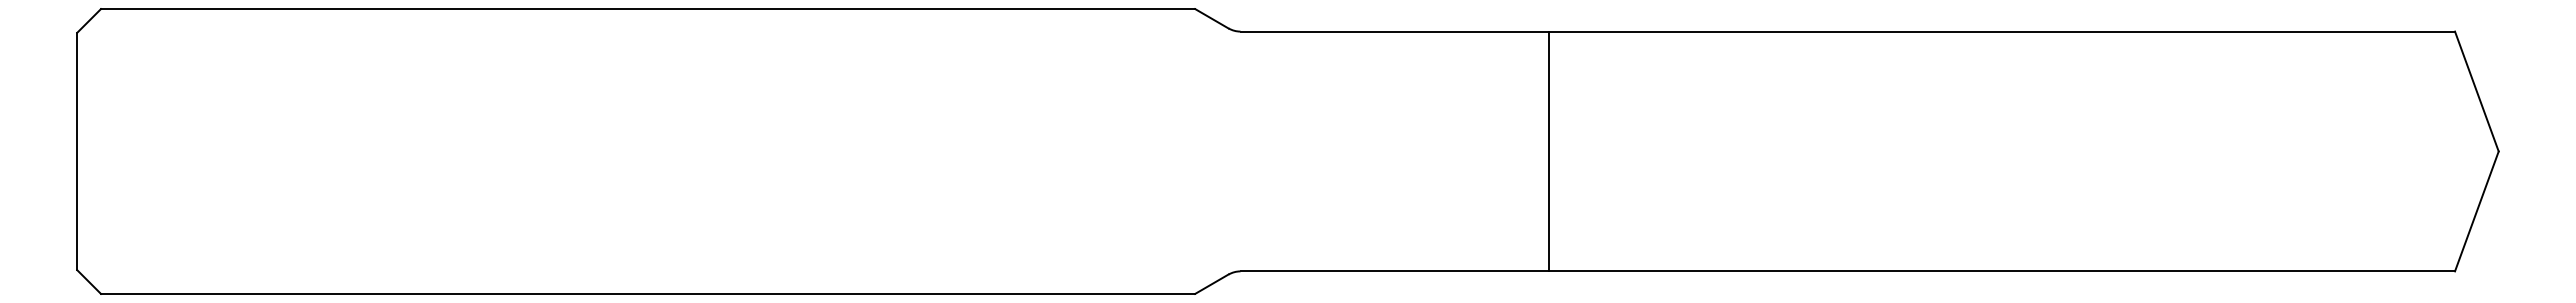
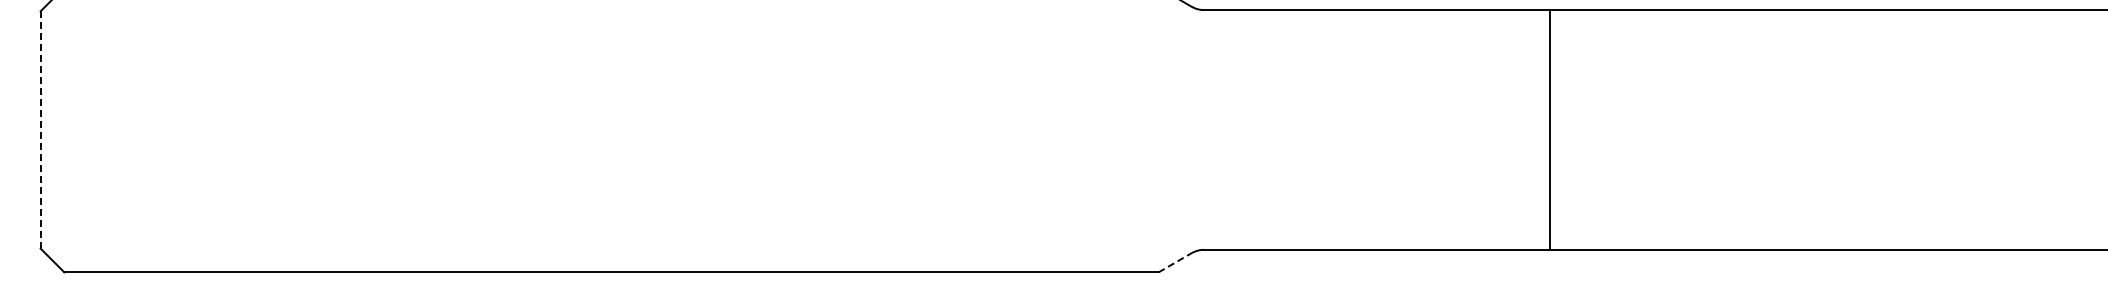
line: (77, 151) -> (40, 129), solid -> dashed
line: (1549, 151) -> (1549, 129), moved
line: (1212, 283) -> (1175, 261), solid -> dashed

